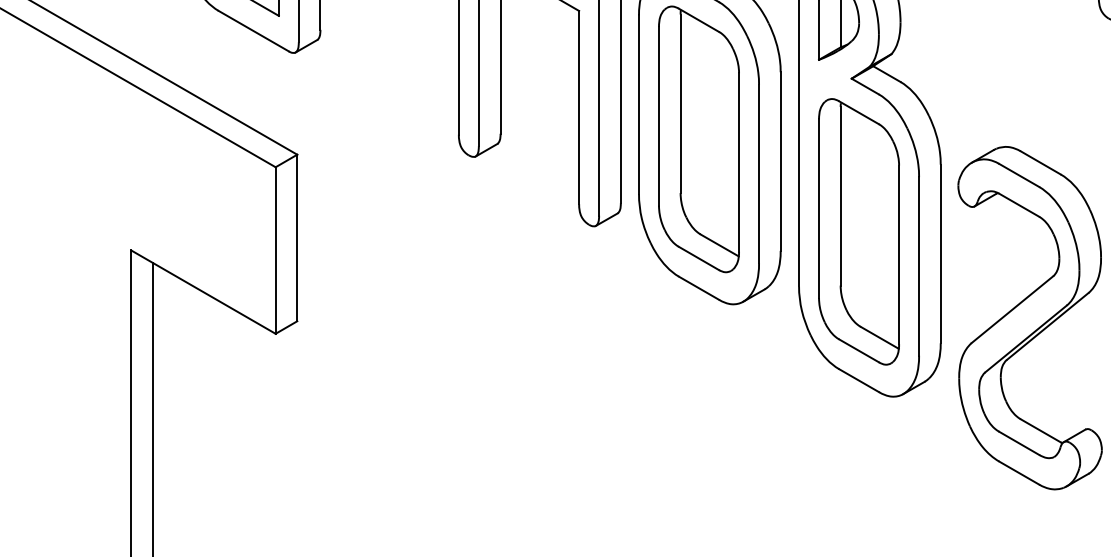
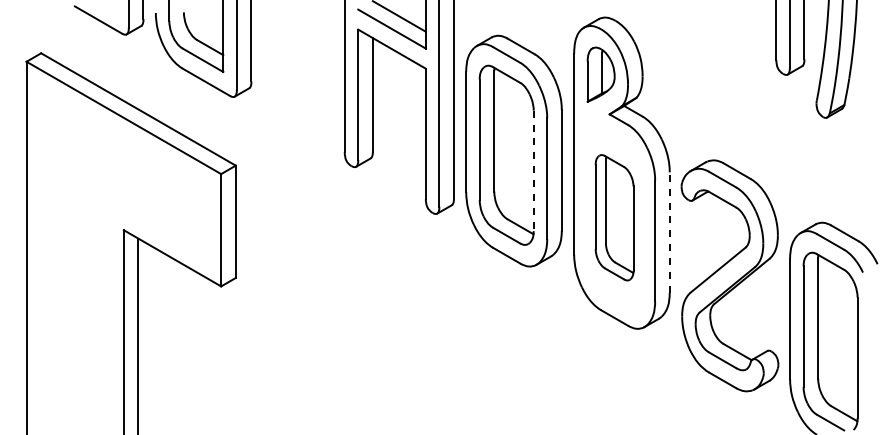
line: (738, 163) -> (533, 171), solid -> dashed
part: (858, 231) -> (614, 217), size x0.7
line: (940, 253) -> (669, 232), solid -> dashed

